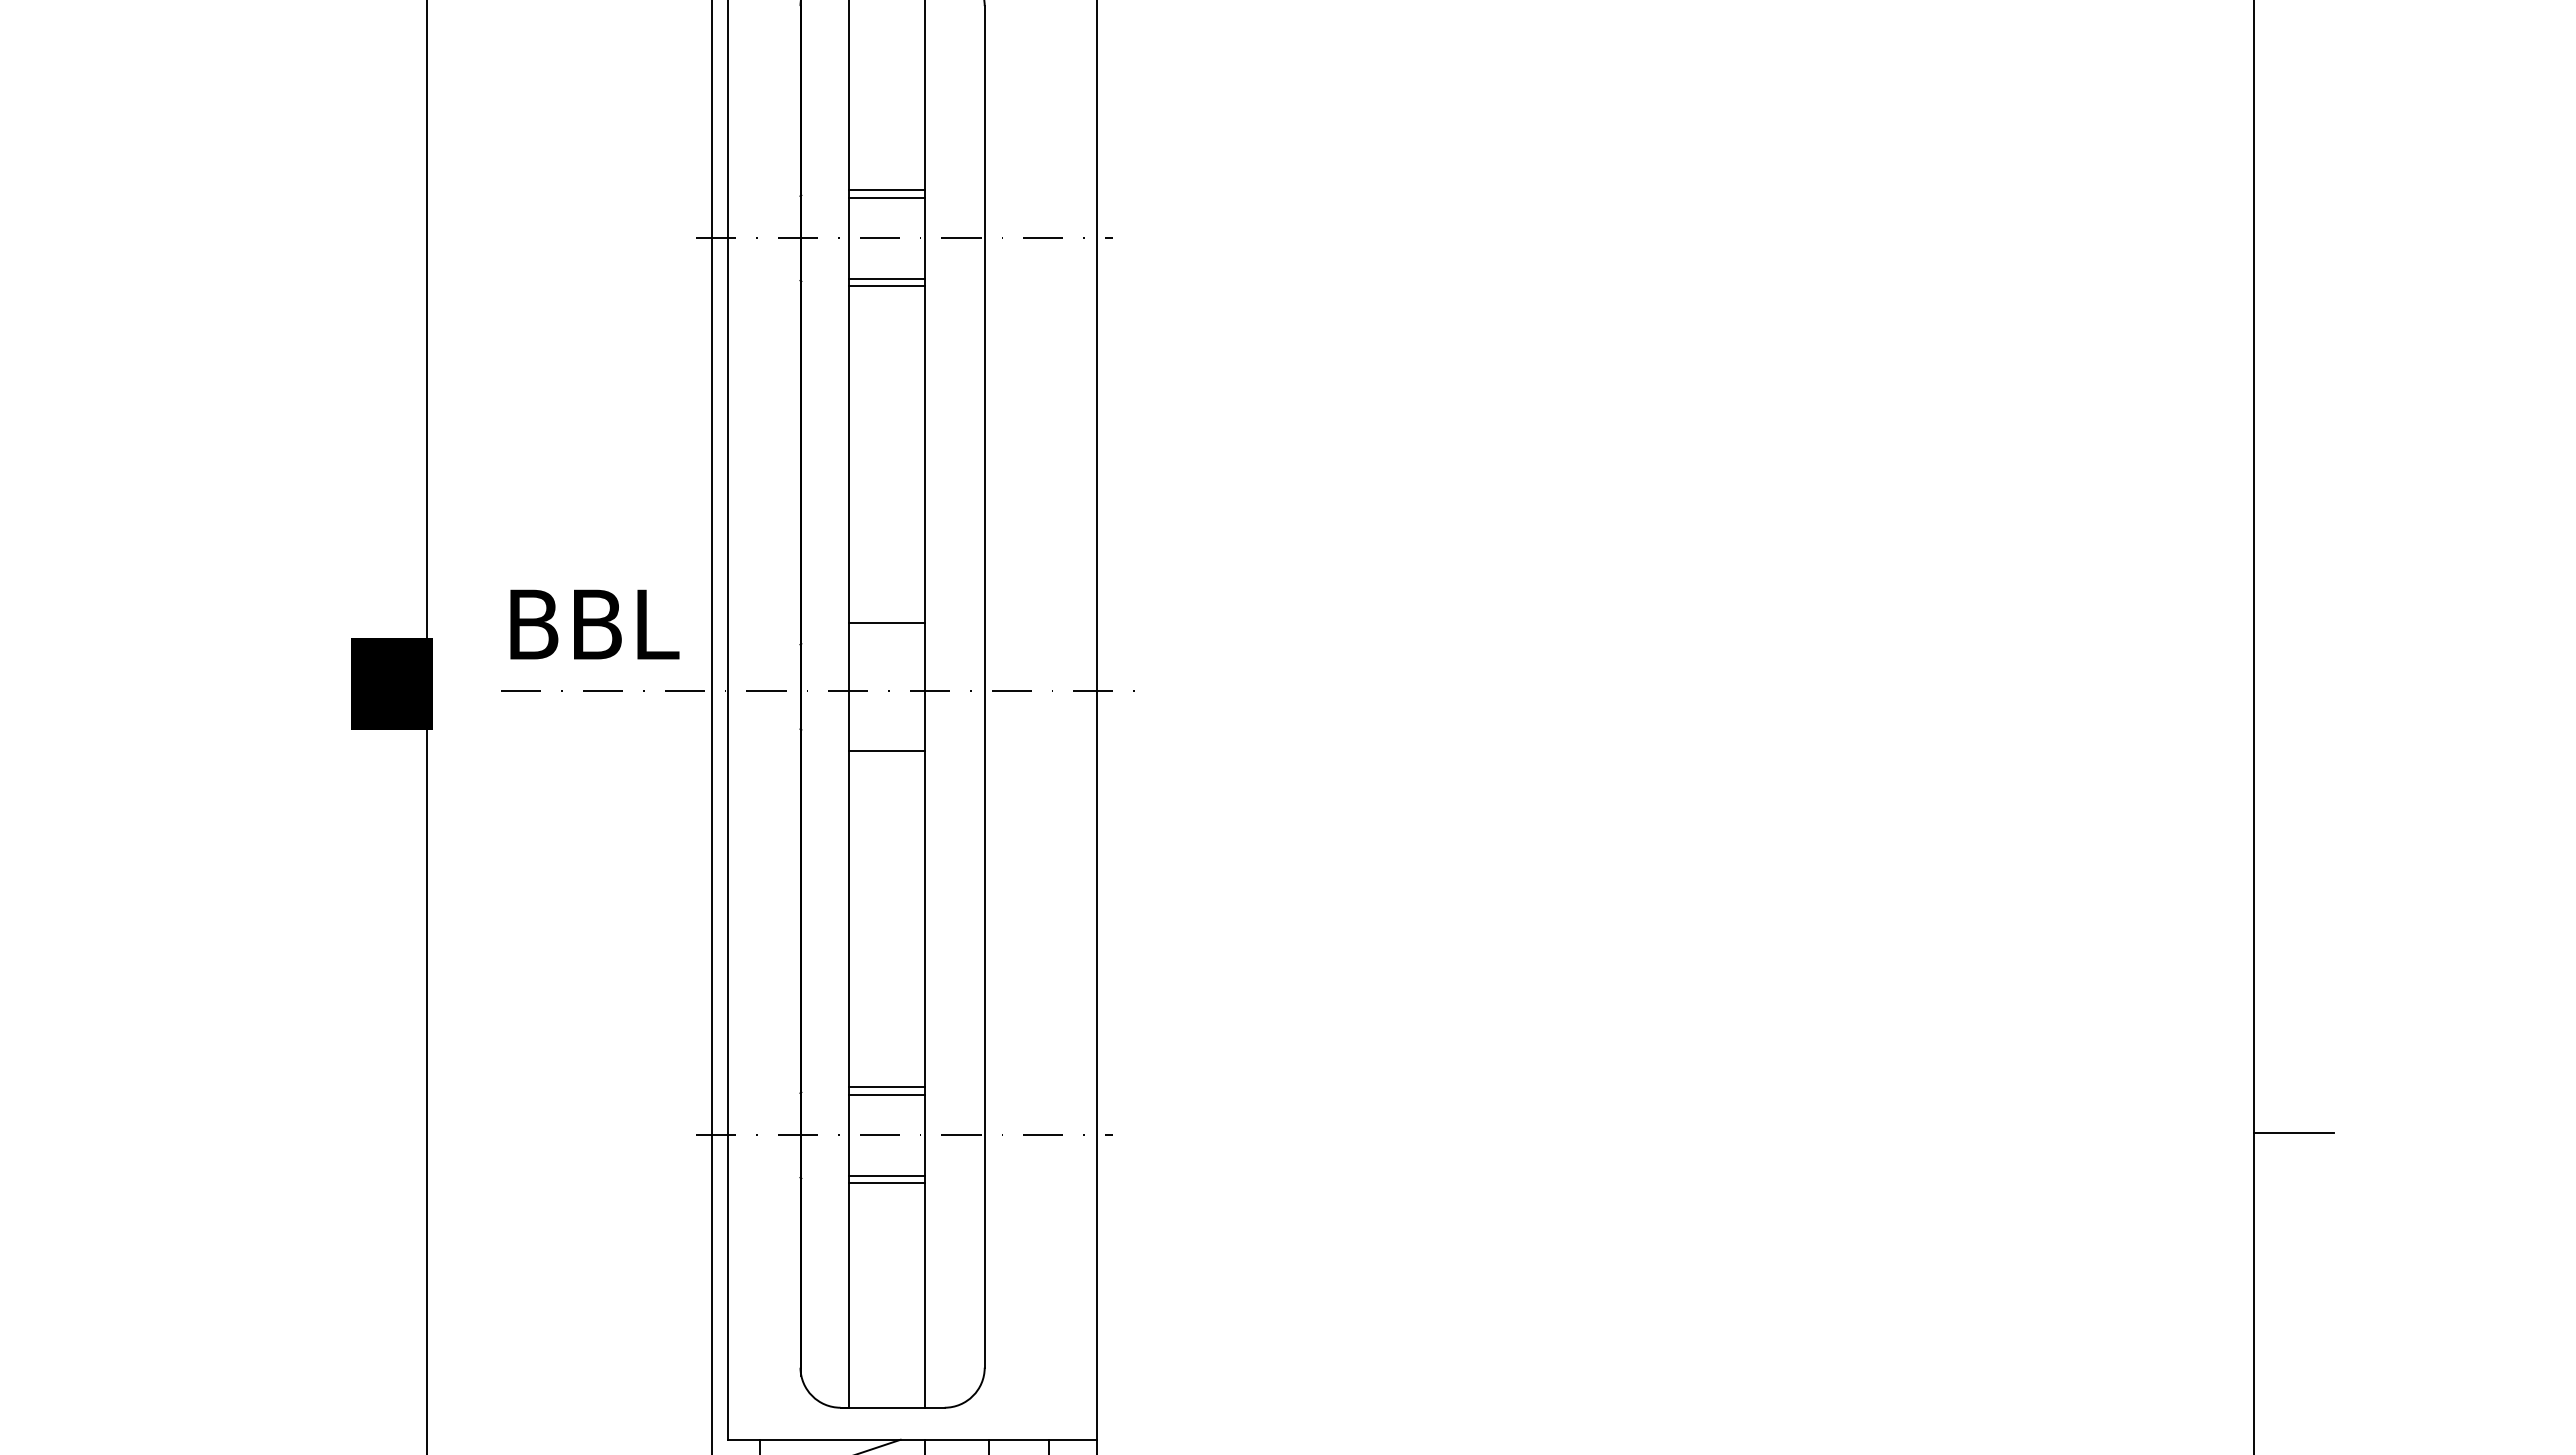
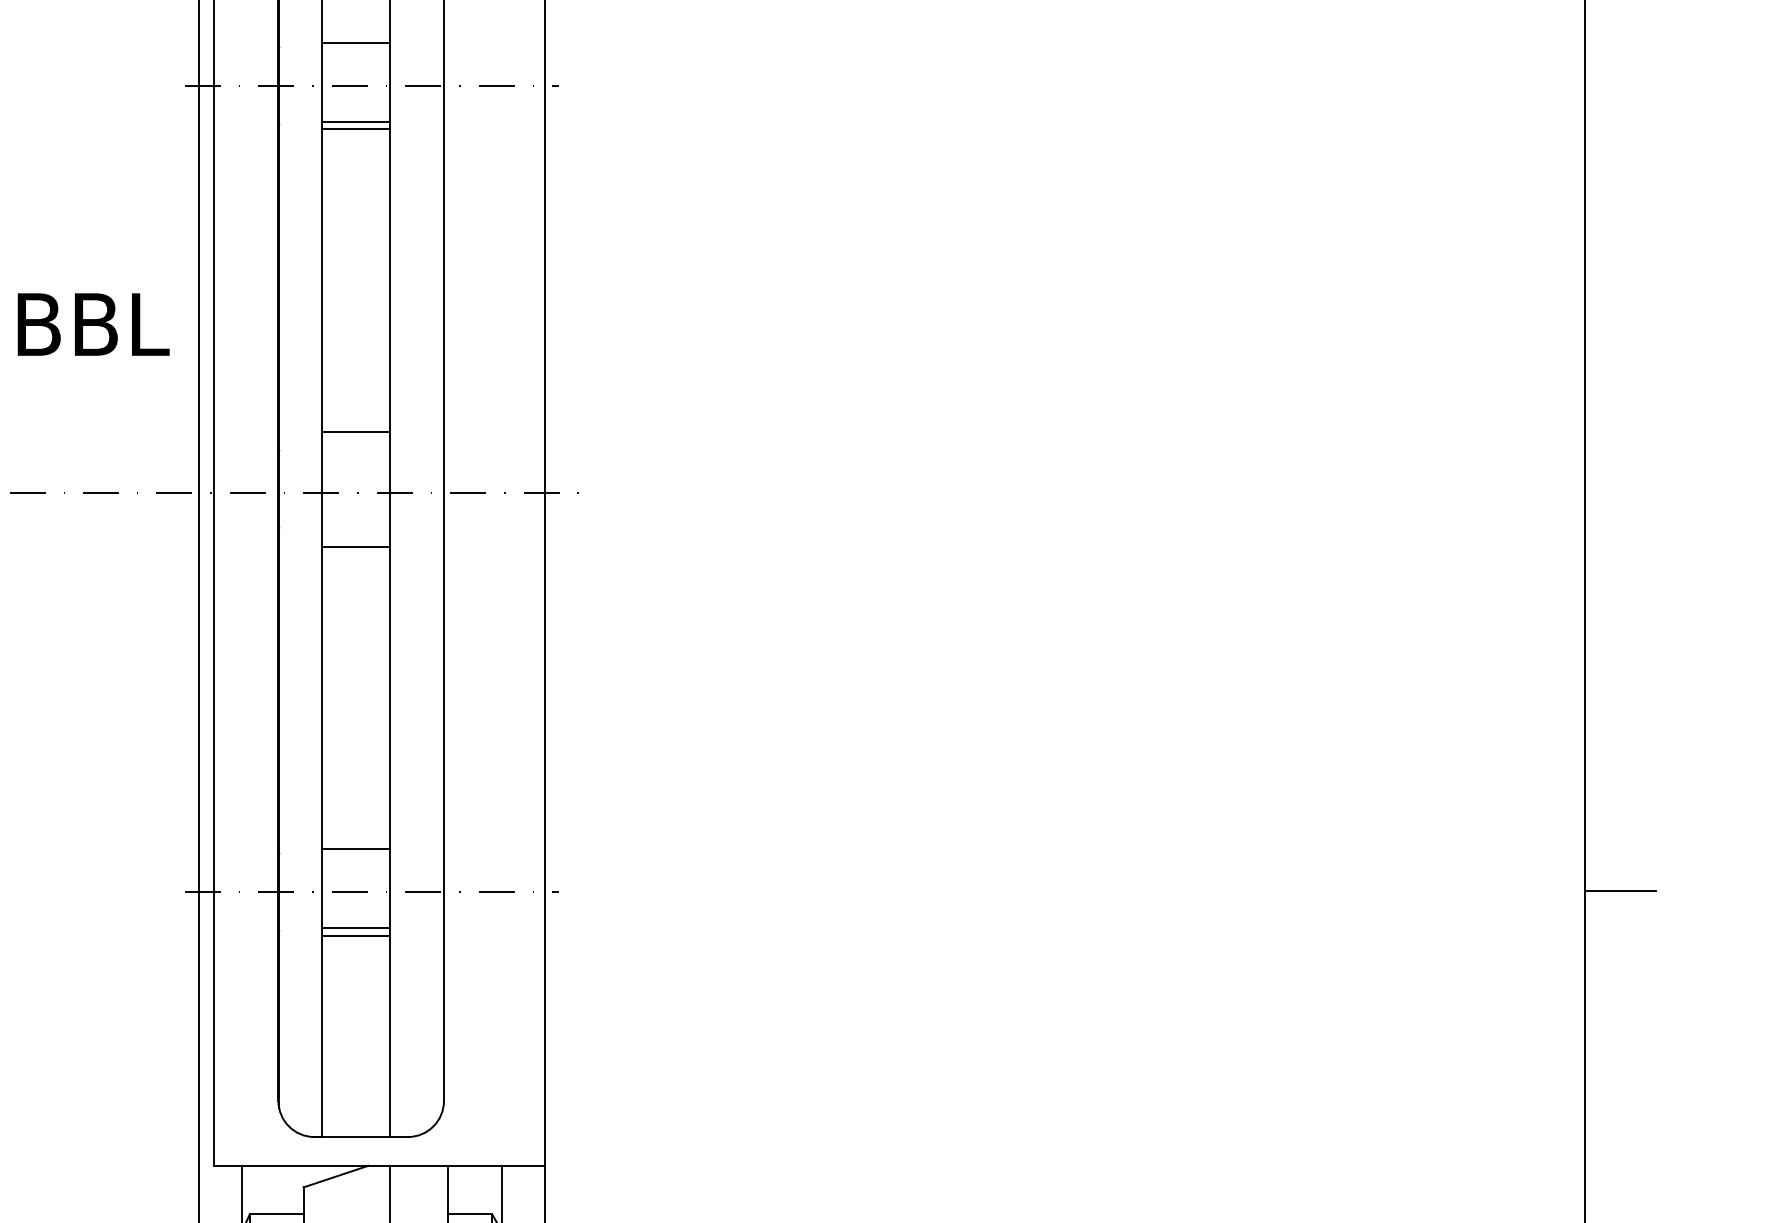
line: (886, 198) -> (355, 50), removed
text: (594, 624) -> (93, 324), moved
line: (886, 1095) -> (355, 856), removed

